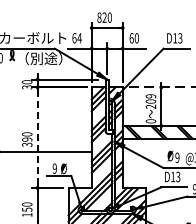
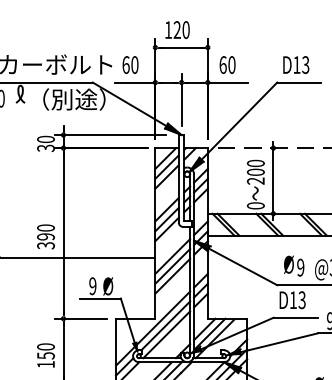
text: (99, 17) -> (168, 29), 820 -> 120
text: (79, 38) -> (134, 65), 64 -> 60
text: (151, 96) -> (256, 163), 209 -> 200
line: (37, 137) -> (63, 233), dashed -> solid

